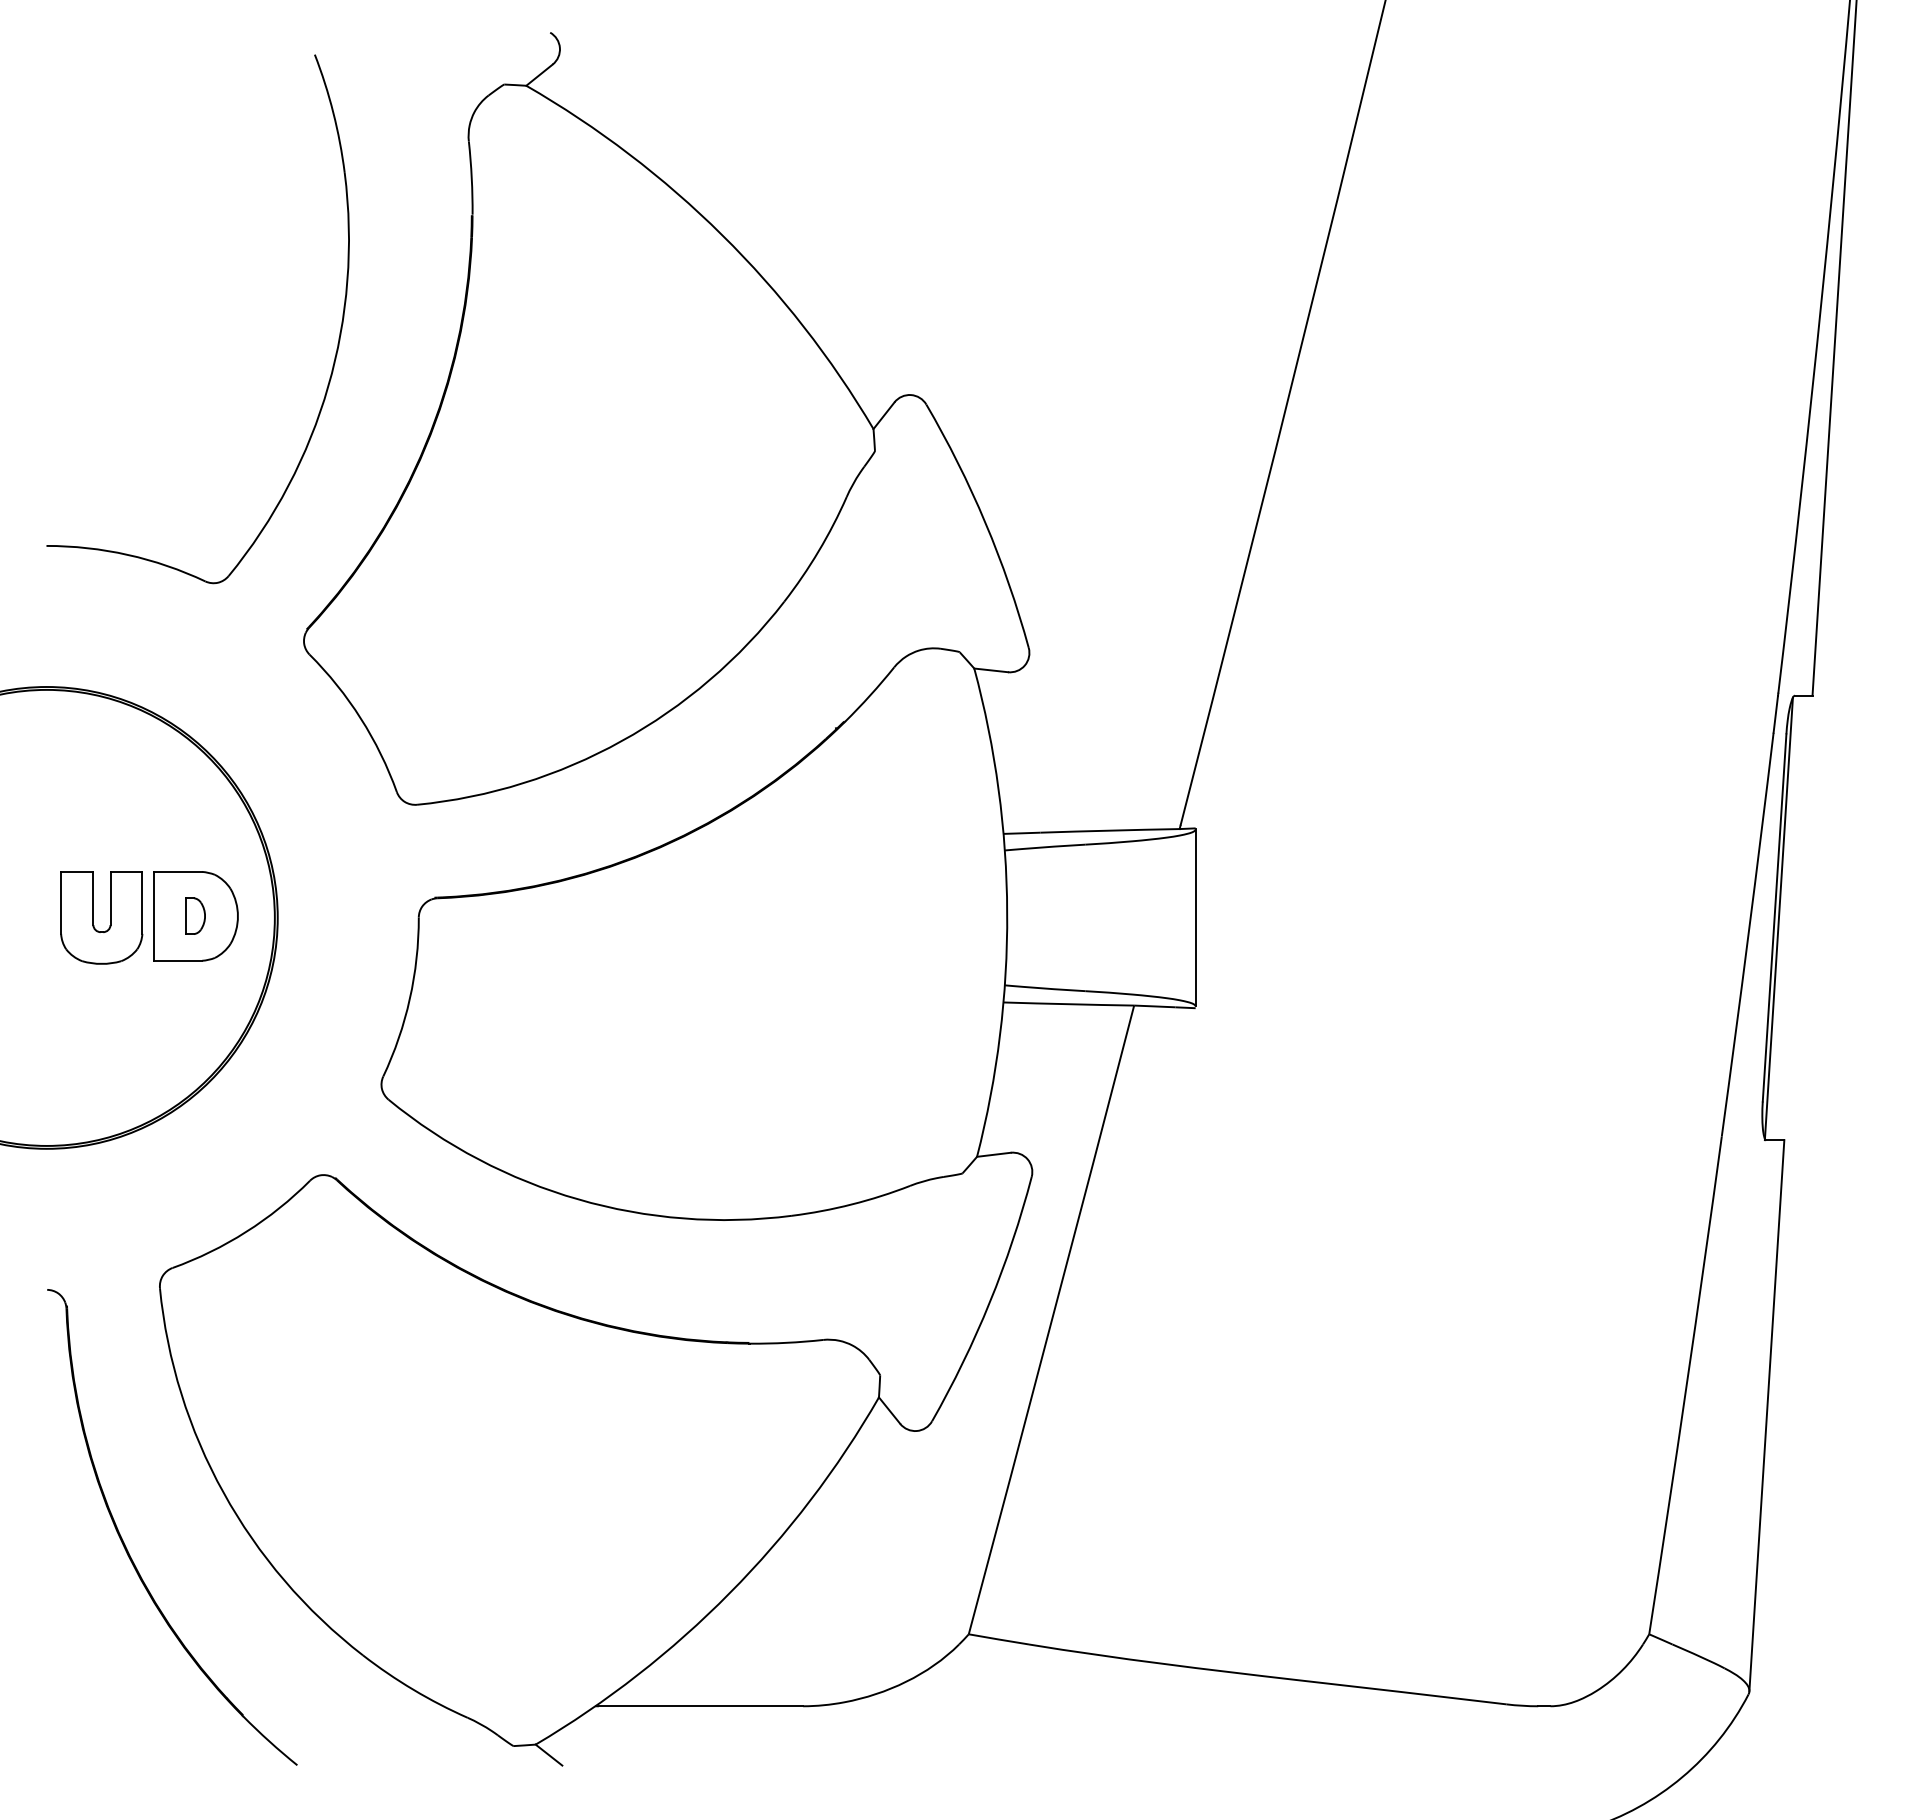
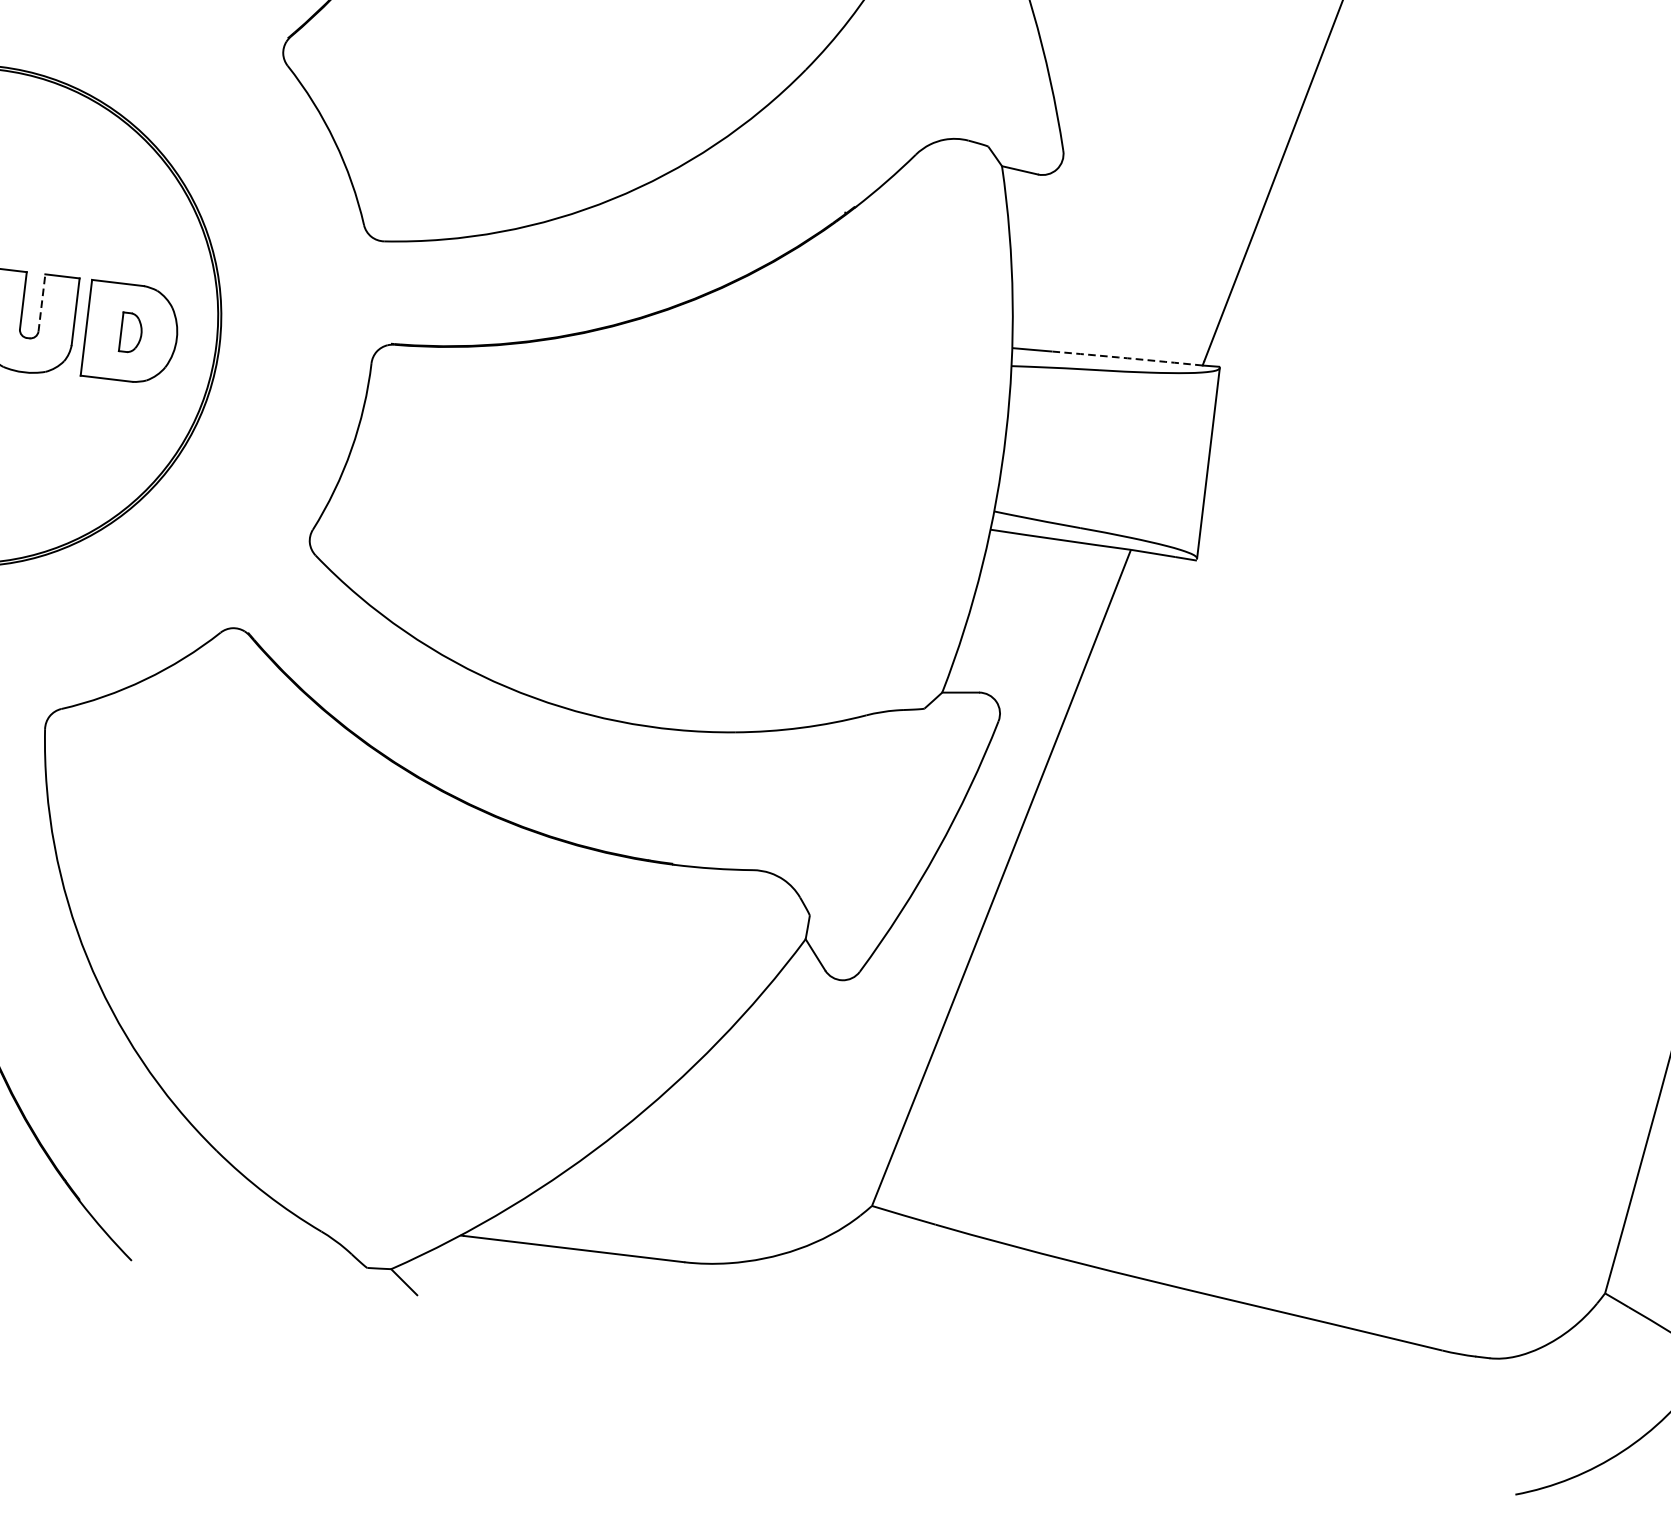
arc: (1110, 830) -> (1127, 358), solid -> dashed
line: (110, 898) -> (41, 302), solid -> dashed

